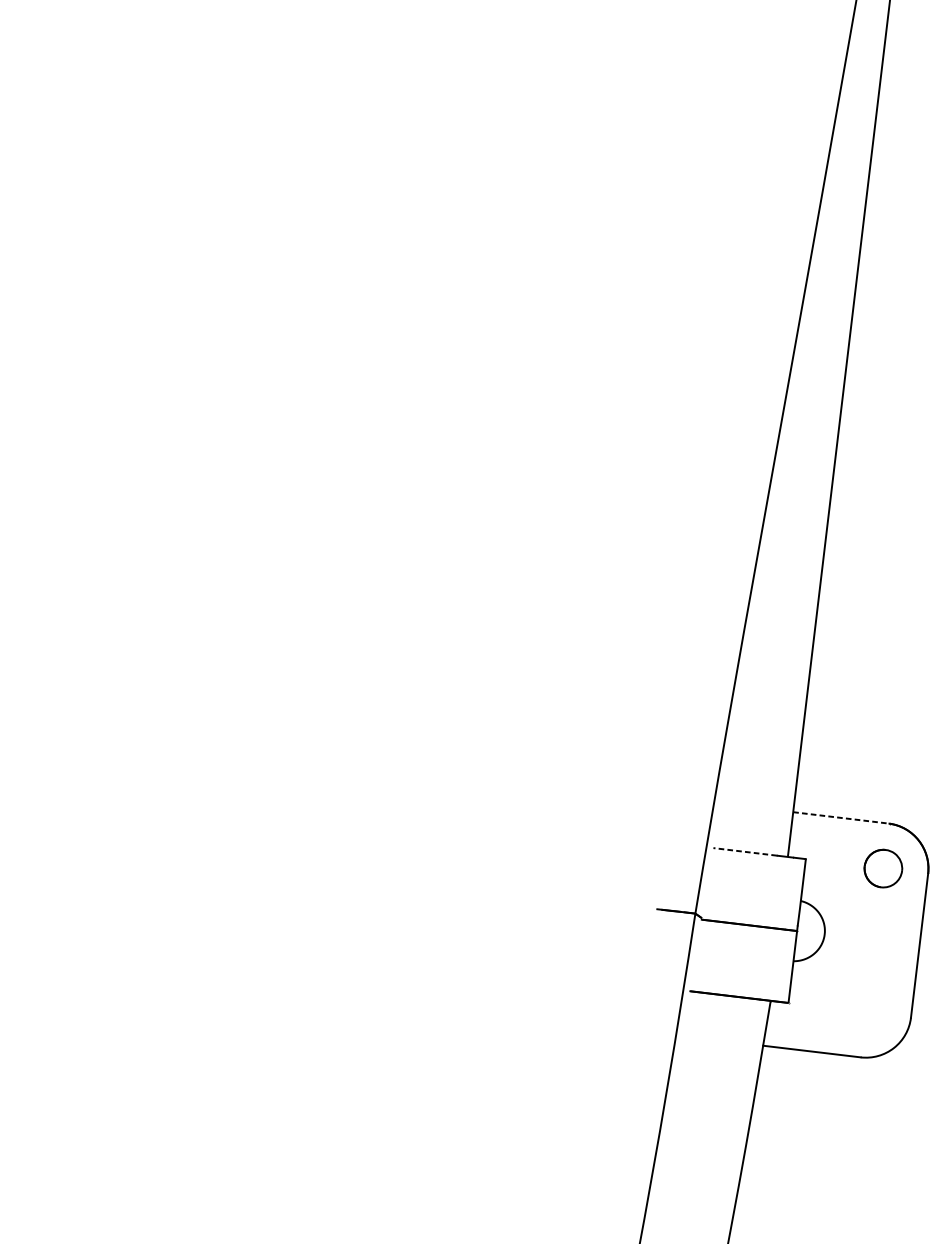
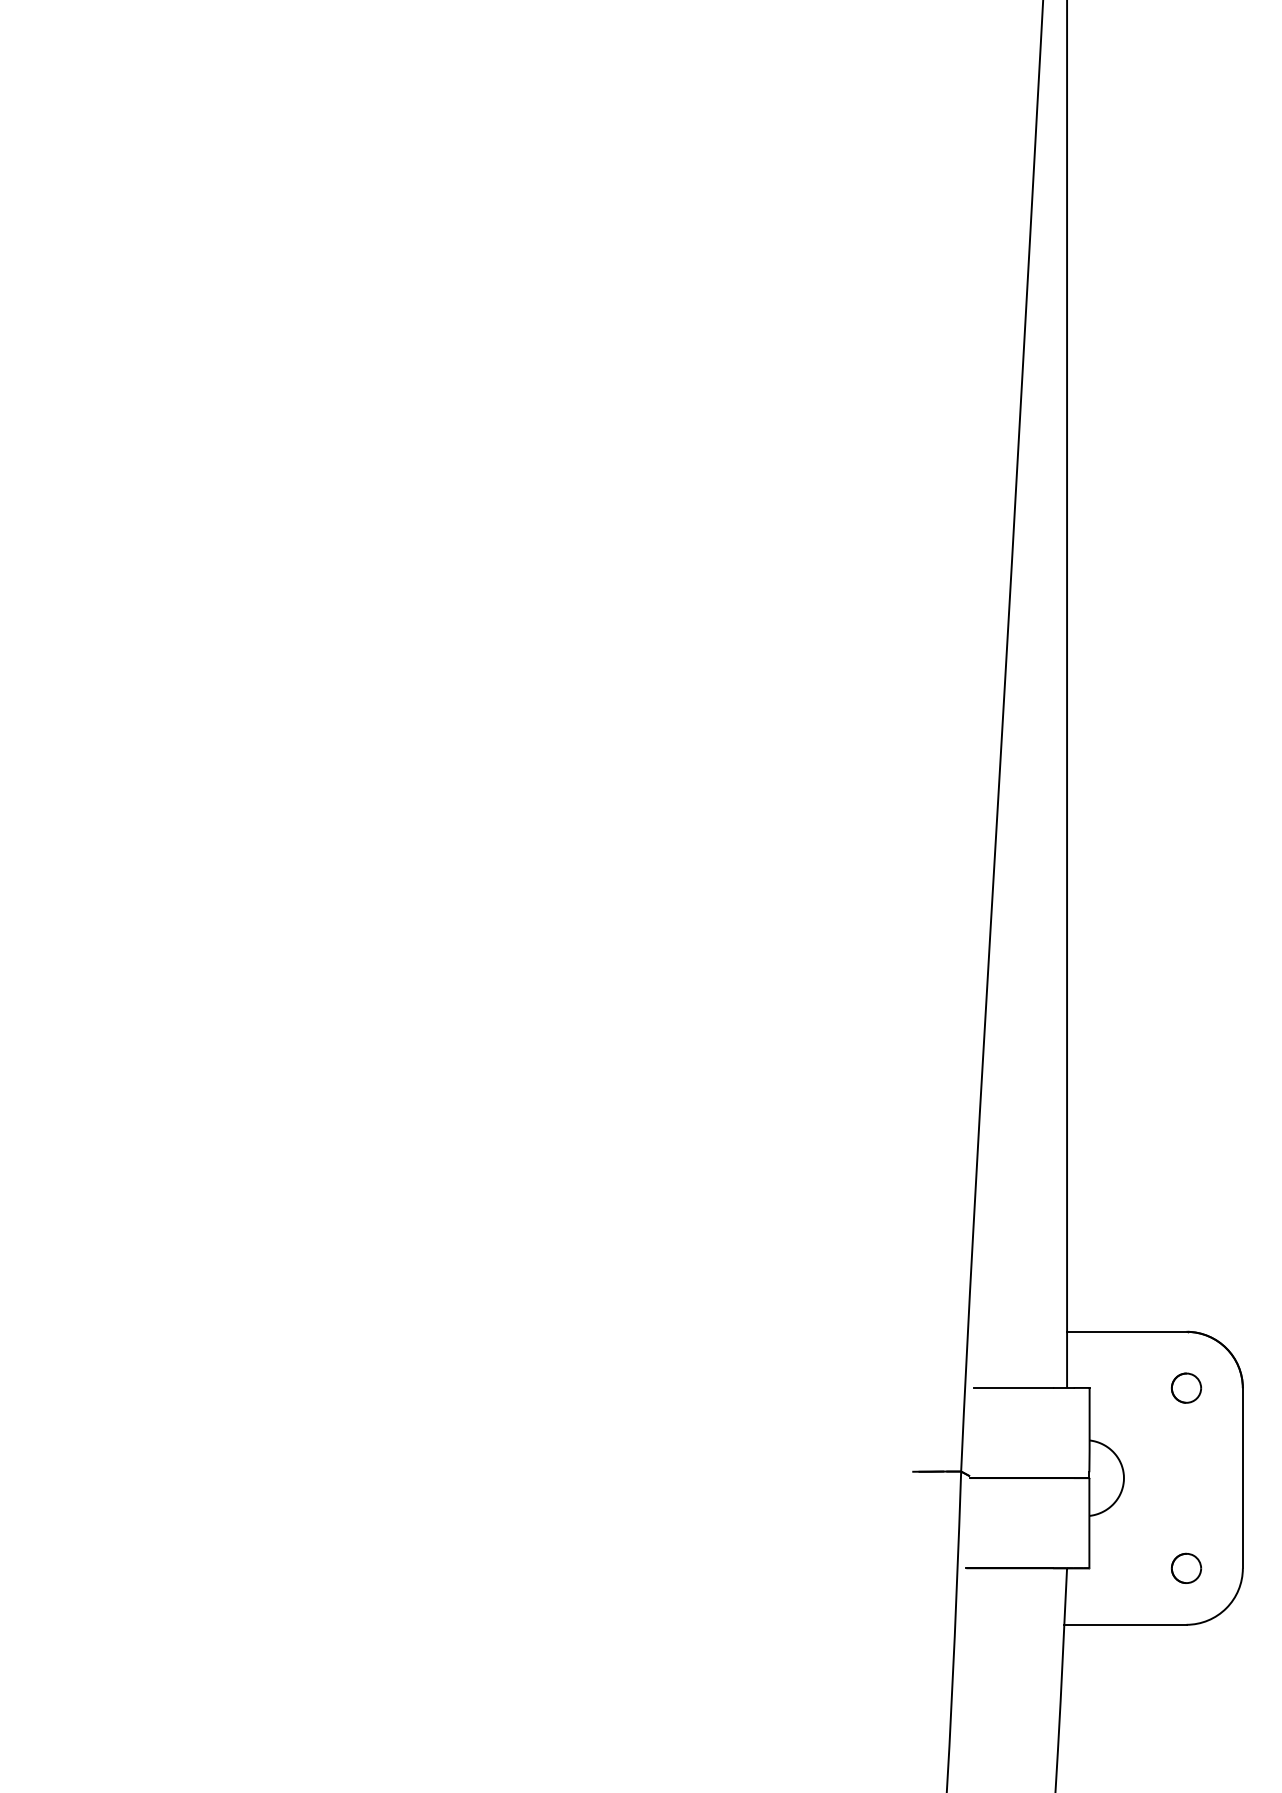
line: (840, 817) -> (1126, 1331), dashed -> solid
line: (745, 851) -> (1013, 1387), dashed -> solid
part: (882, 867) -> (1185, 1387), size x0.62
part: (866, 1011) -> (1186, 1567), added

